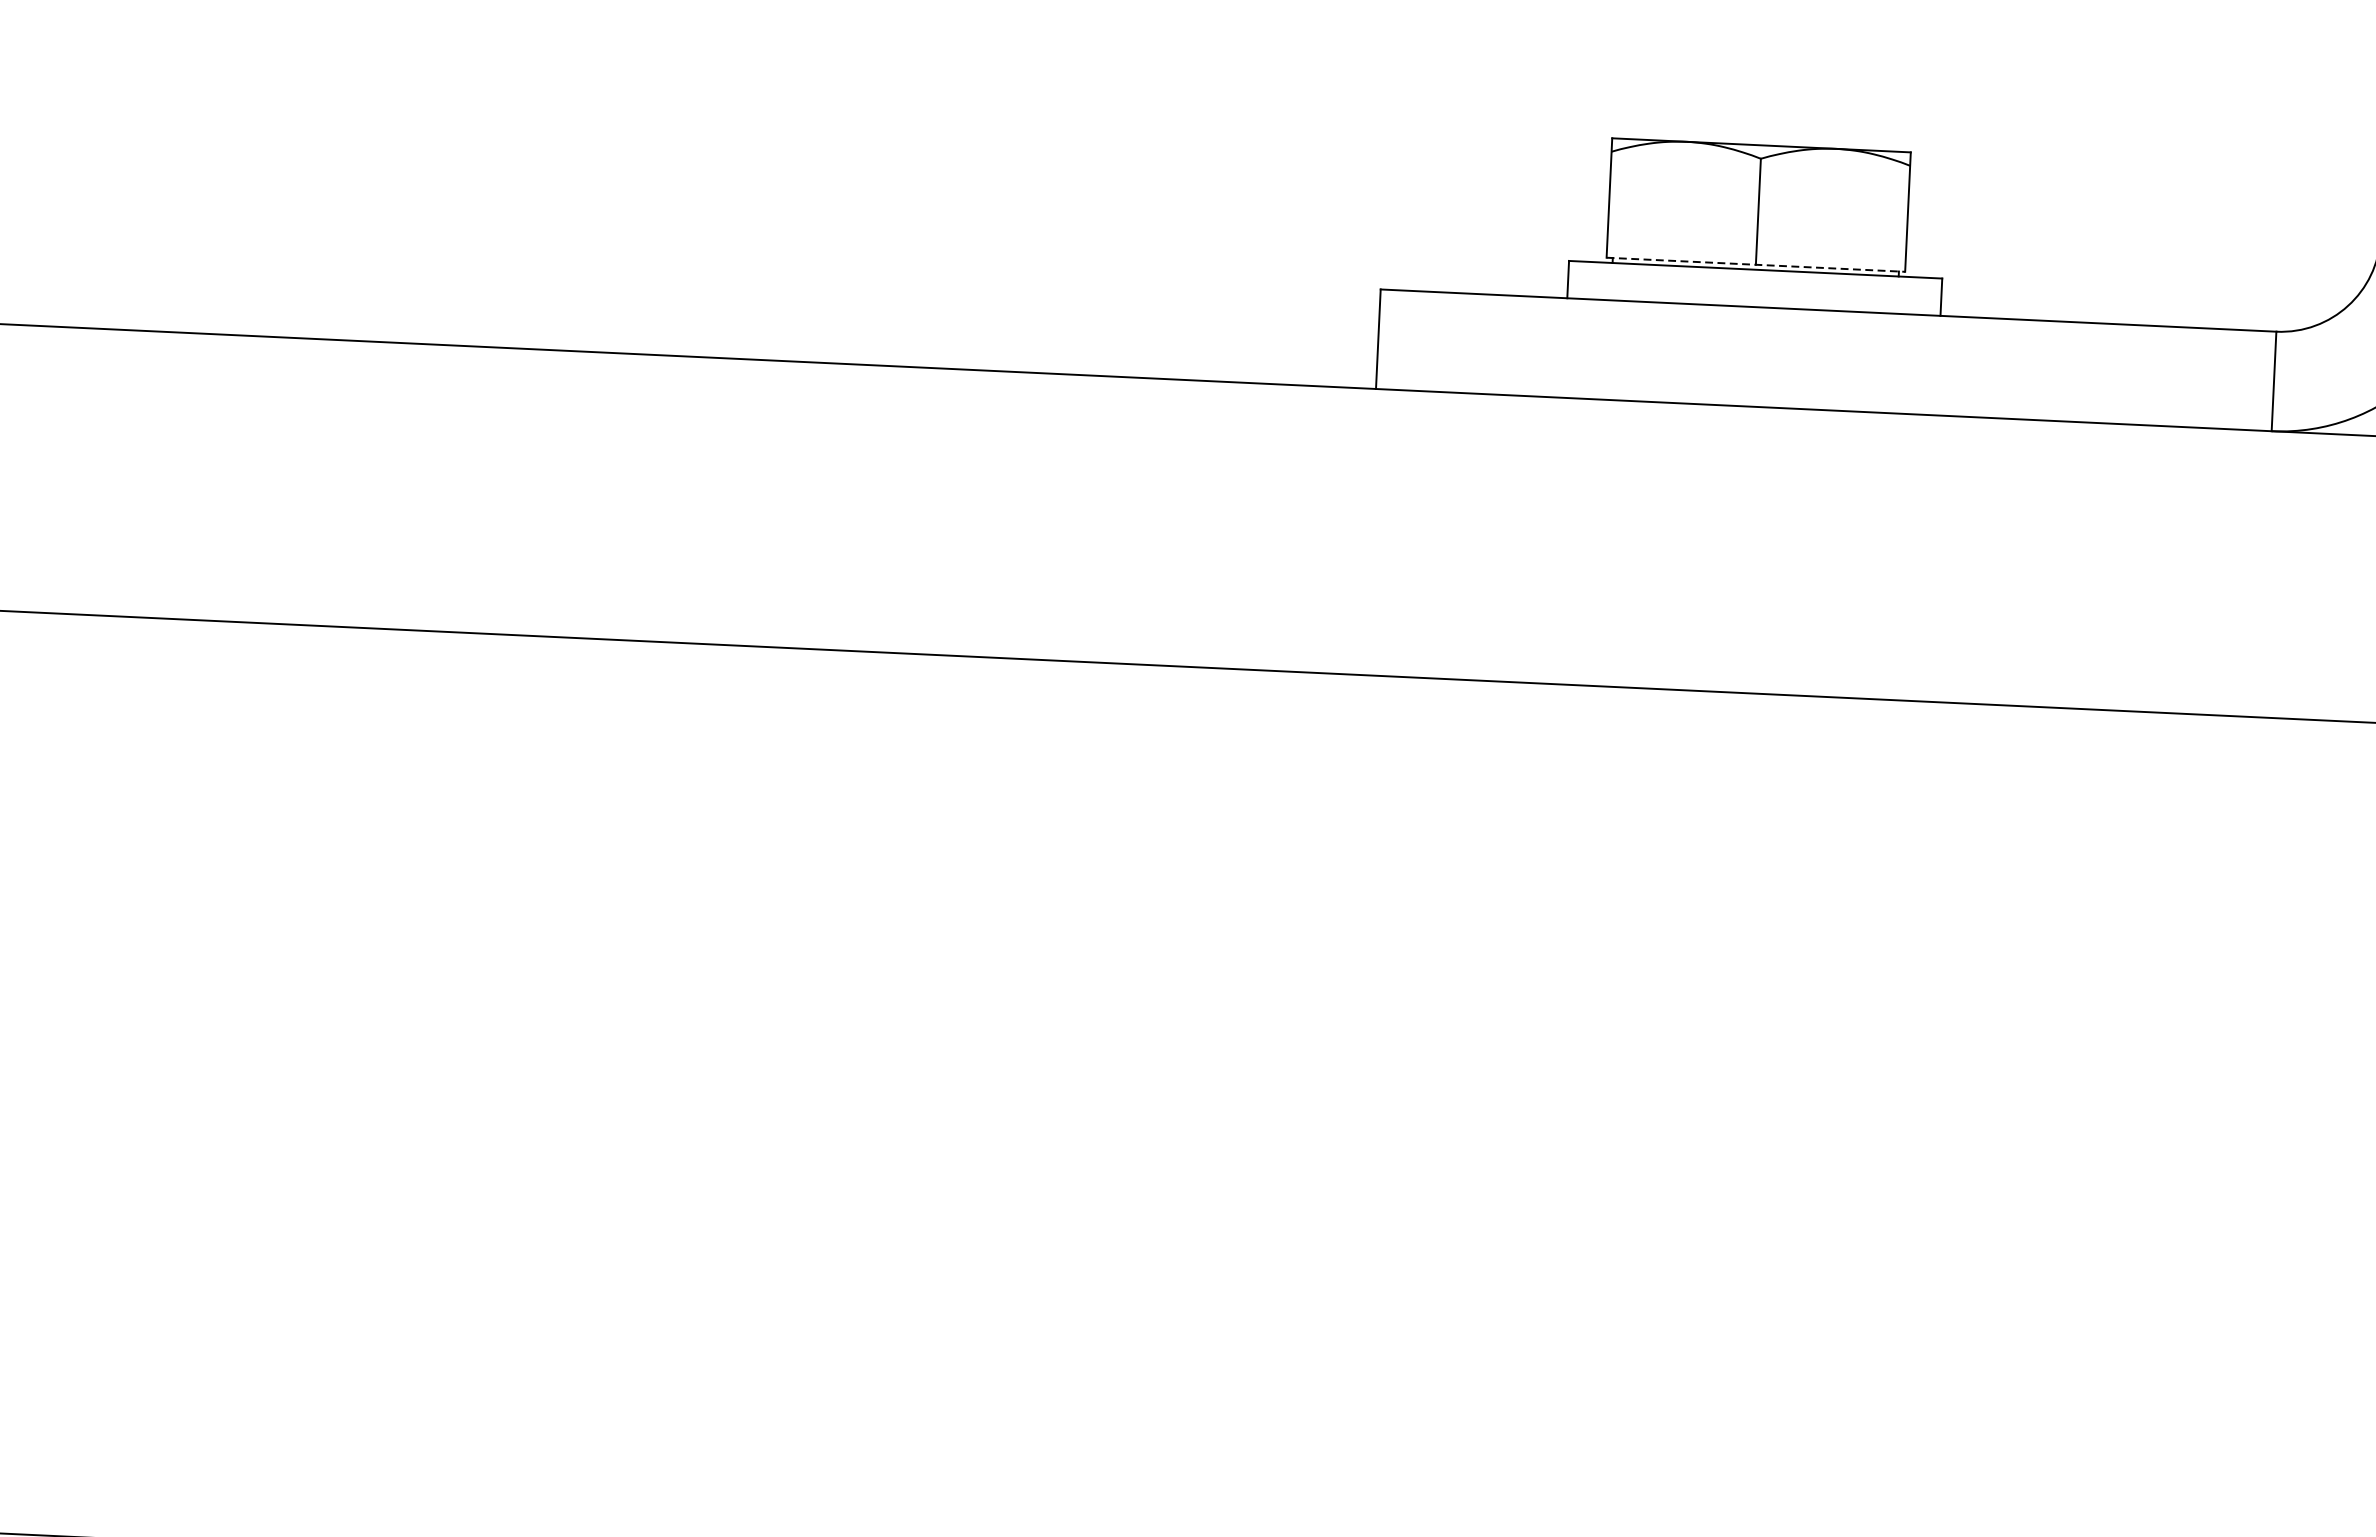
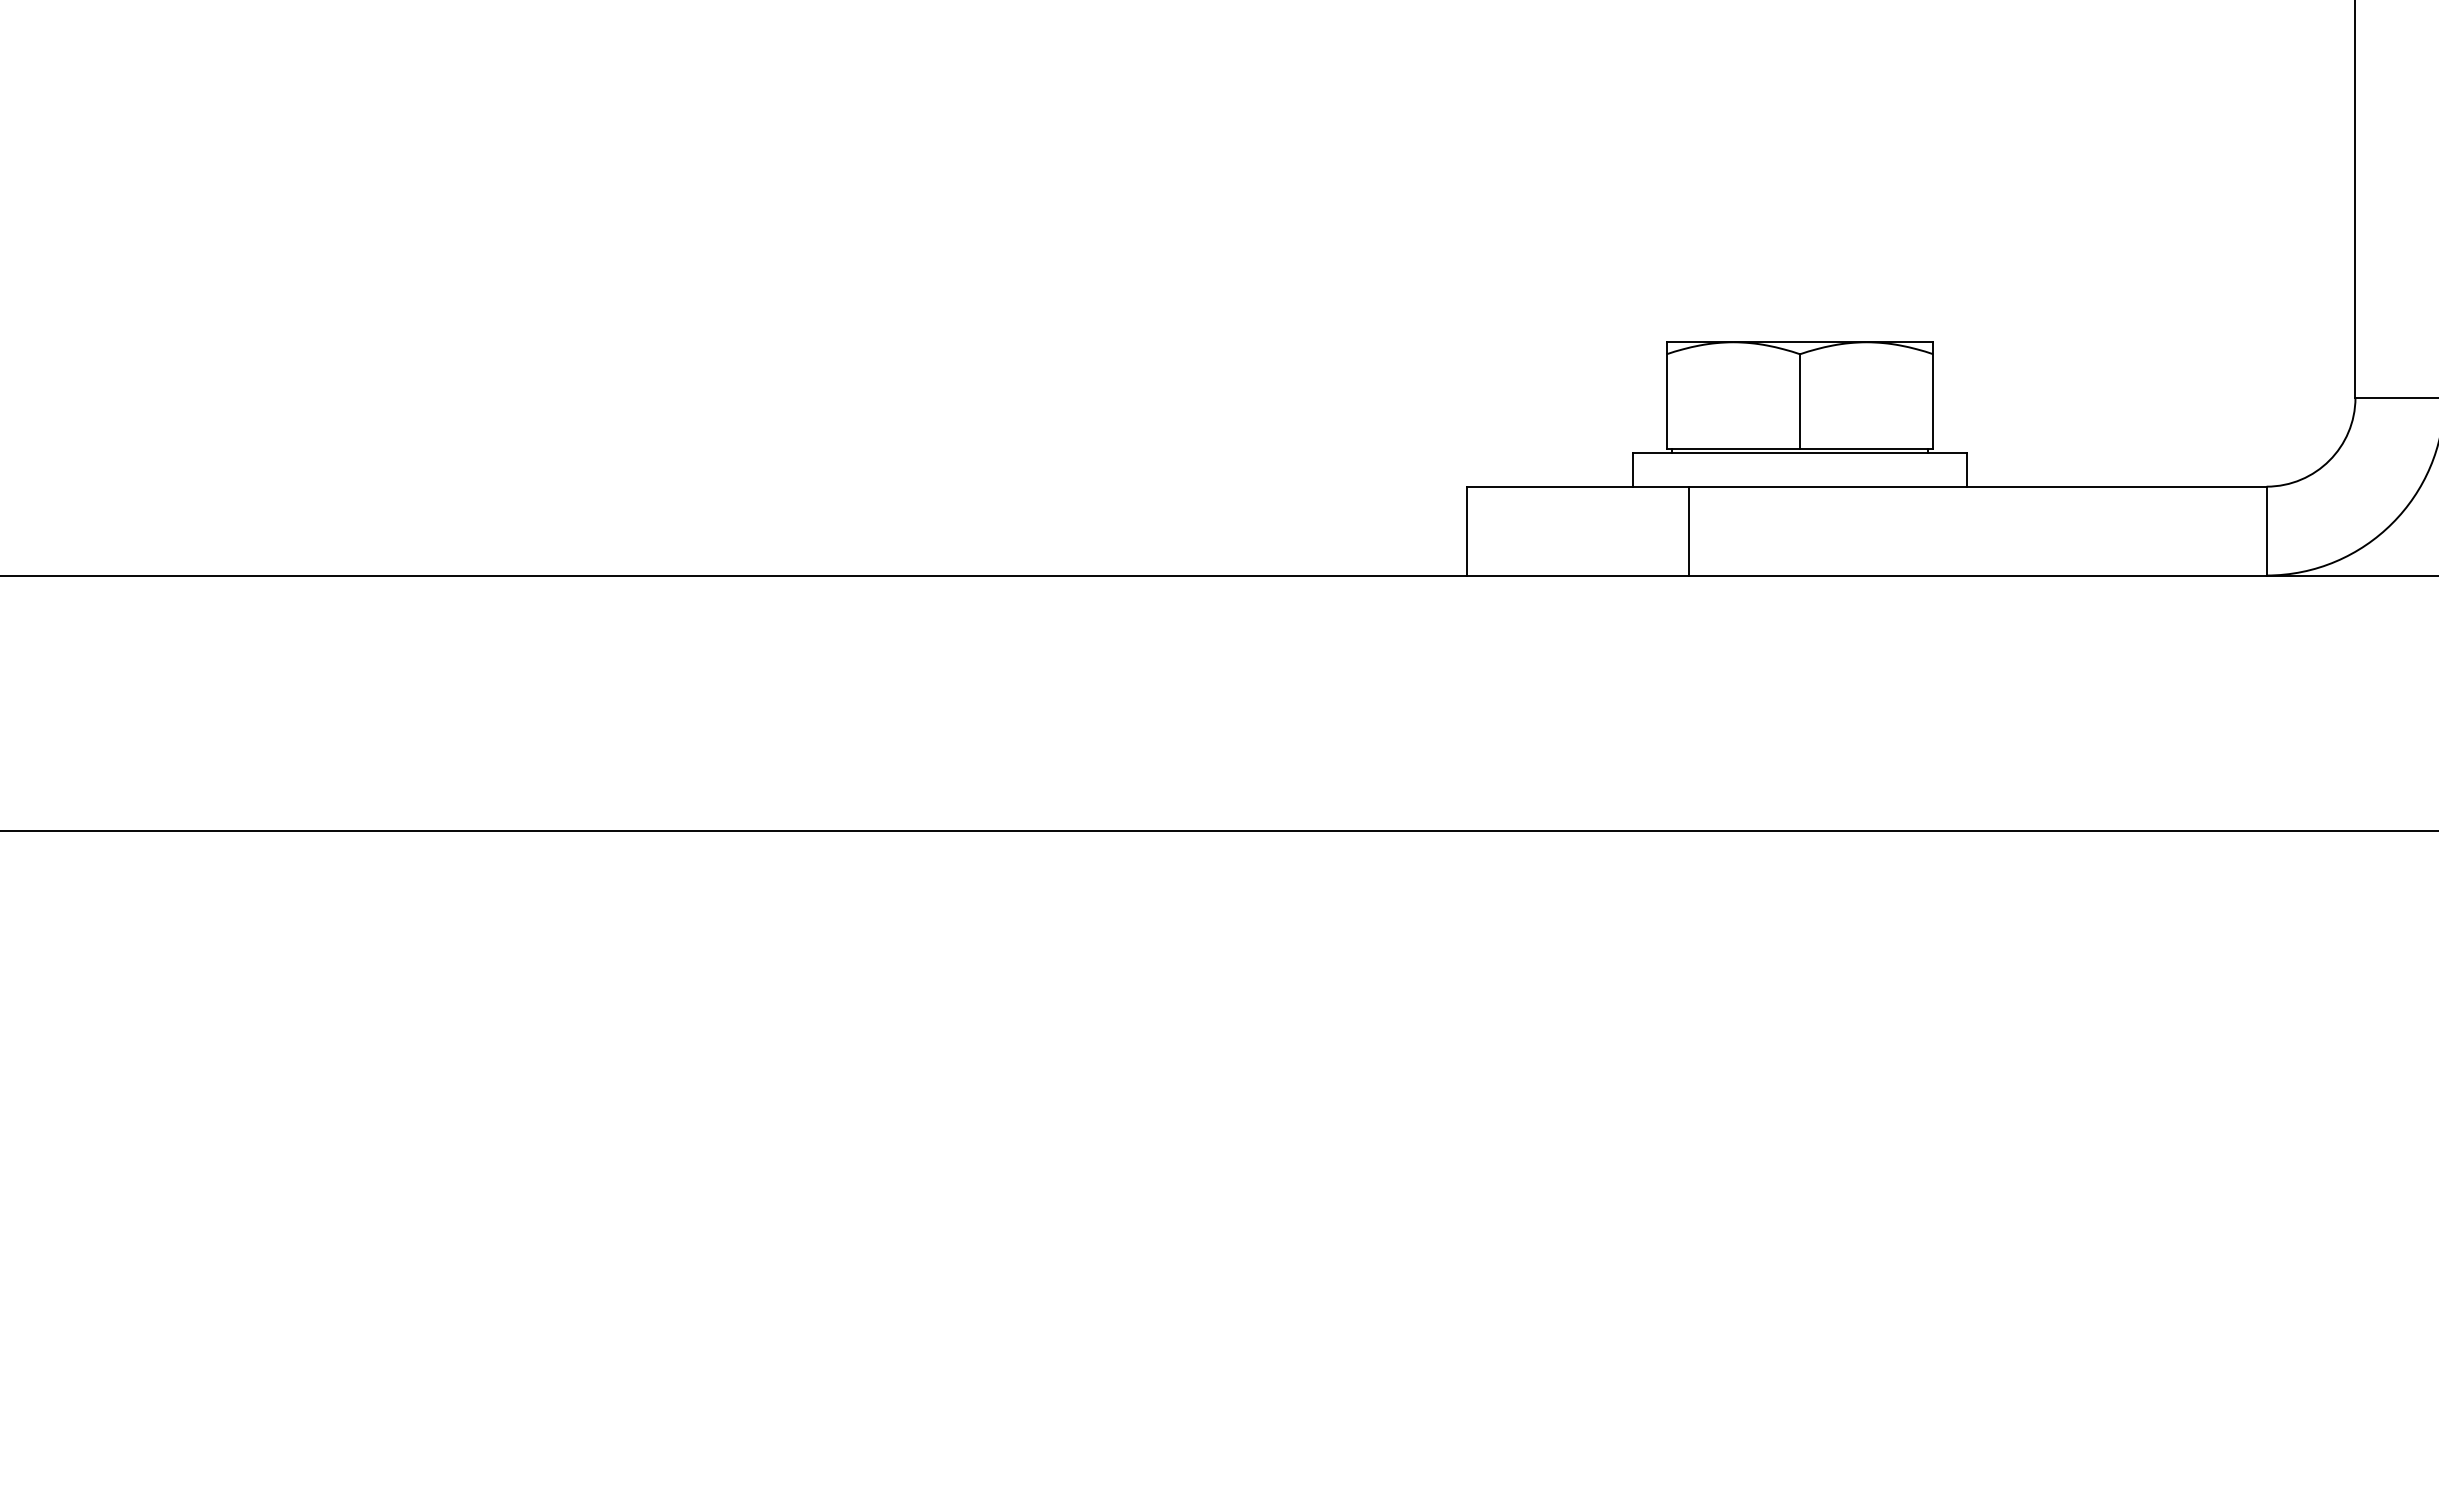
line: (1756, 264) -> (1800, 448), dashed -> solid
line: (1626, 350) -> (1688, 530), added

